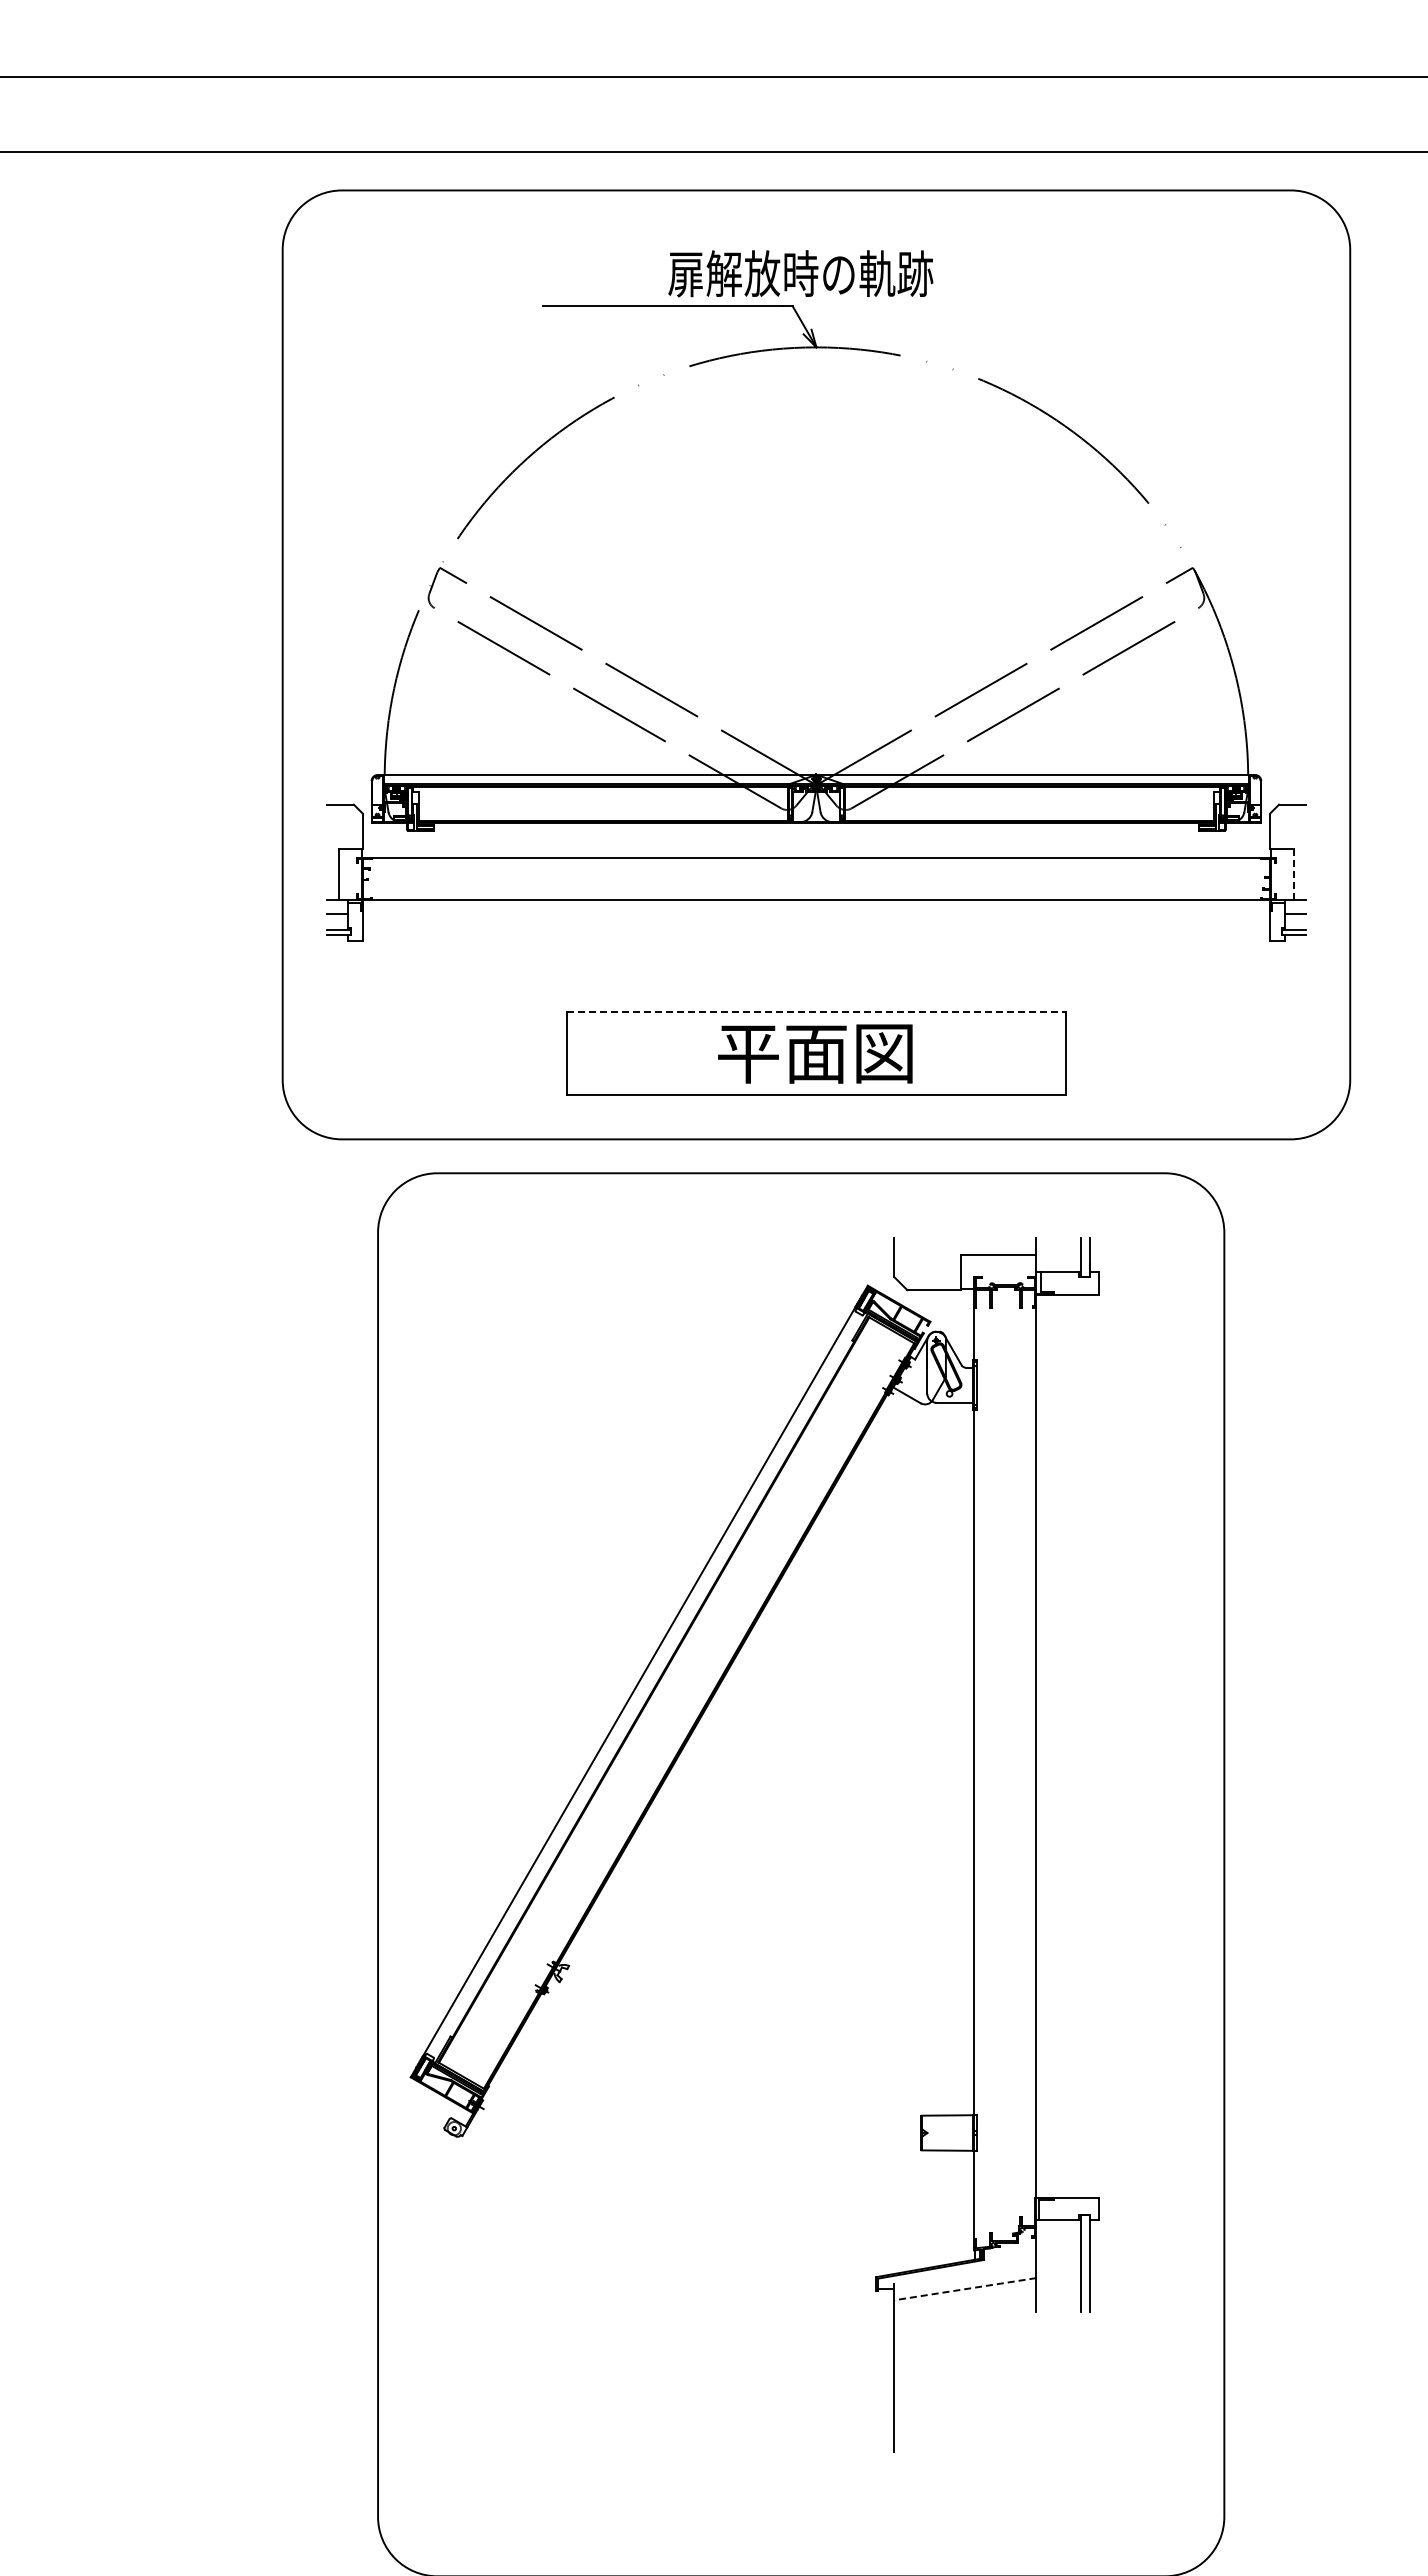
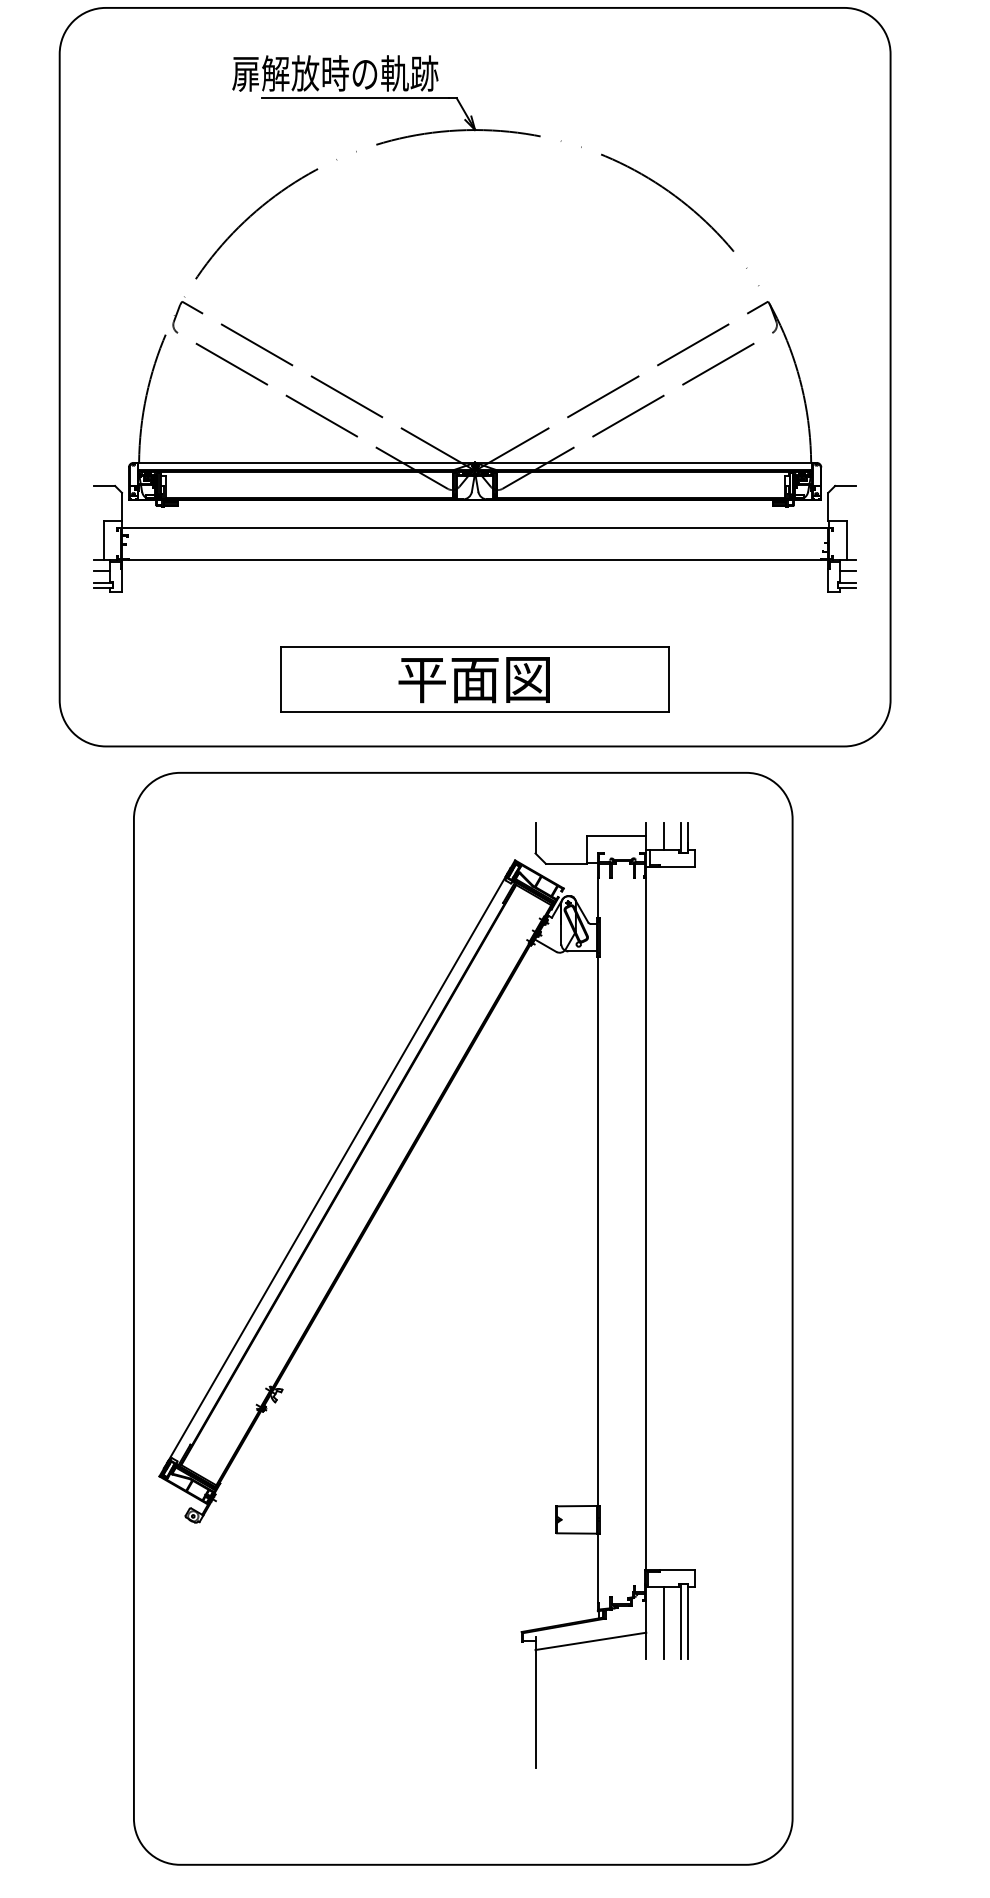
text: (800, 273) -> (335, 73), moved
line: (1293, 873) -> (846, 539), dashed -> solid
line: (816, 1011) -> (475, 646), dashed -> solid
line: (1058, 1254) -> (663, 836), added
line: (1058, 2265) -> (663, 1622), added
line: (964, 2289) -> (590, 1641), dashed -> solid

